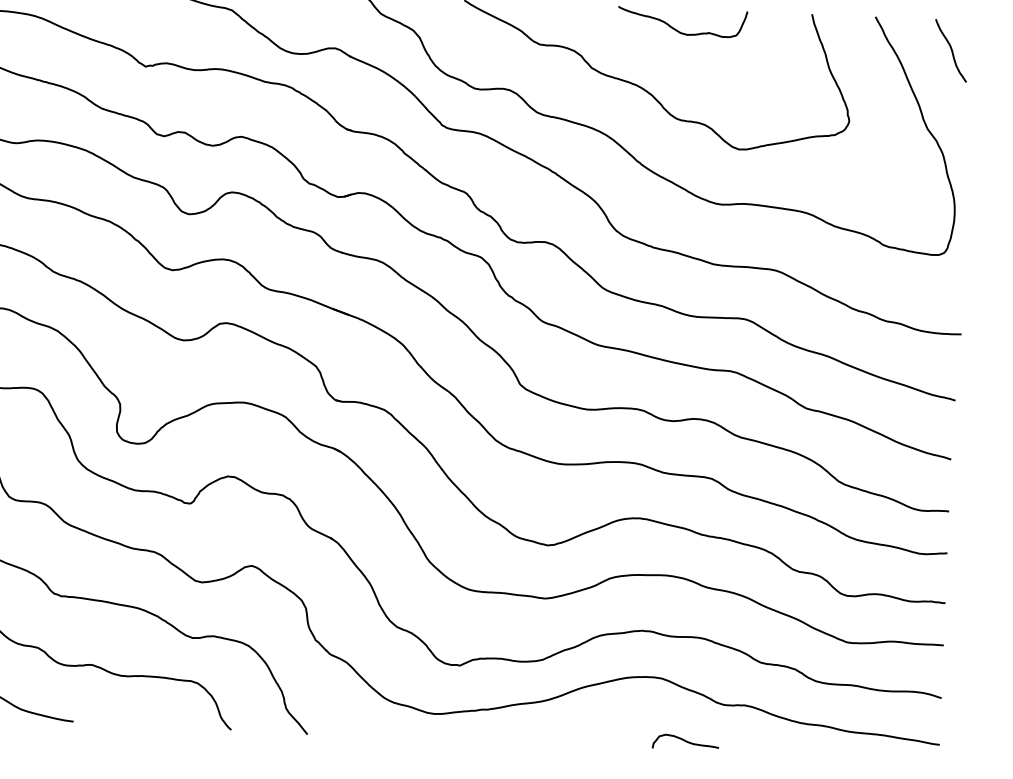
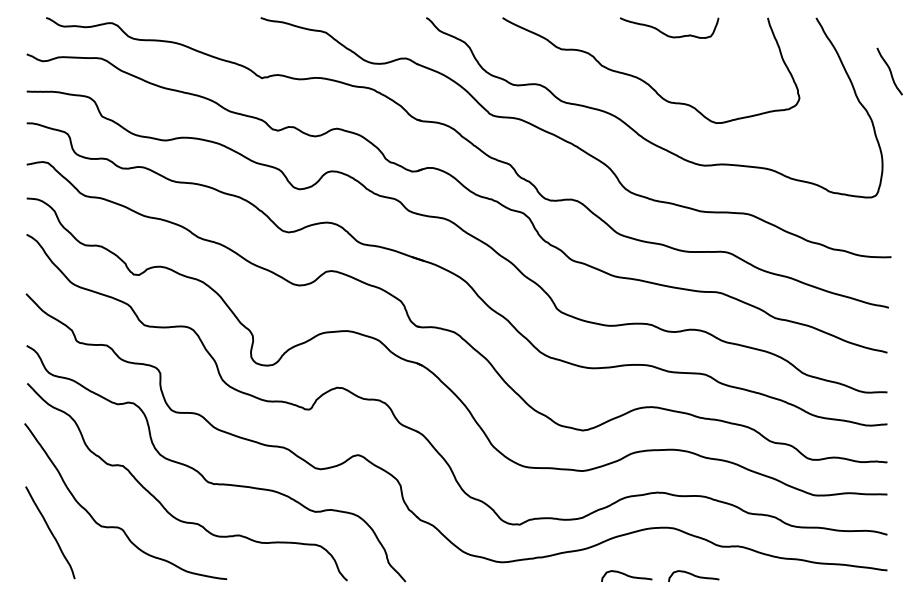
curve: (950, 50) -> (889, 71), moved
curve: (597, 737) -> (626, 575), added

